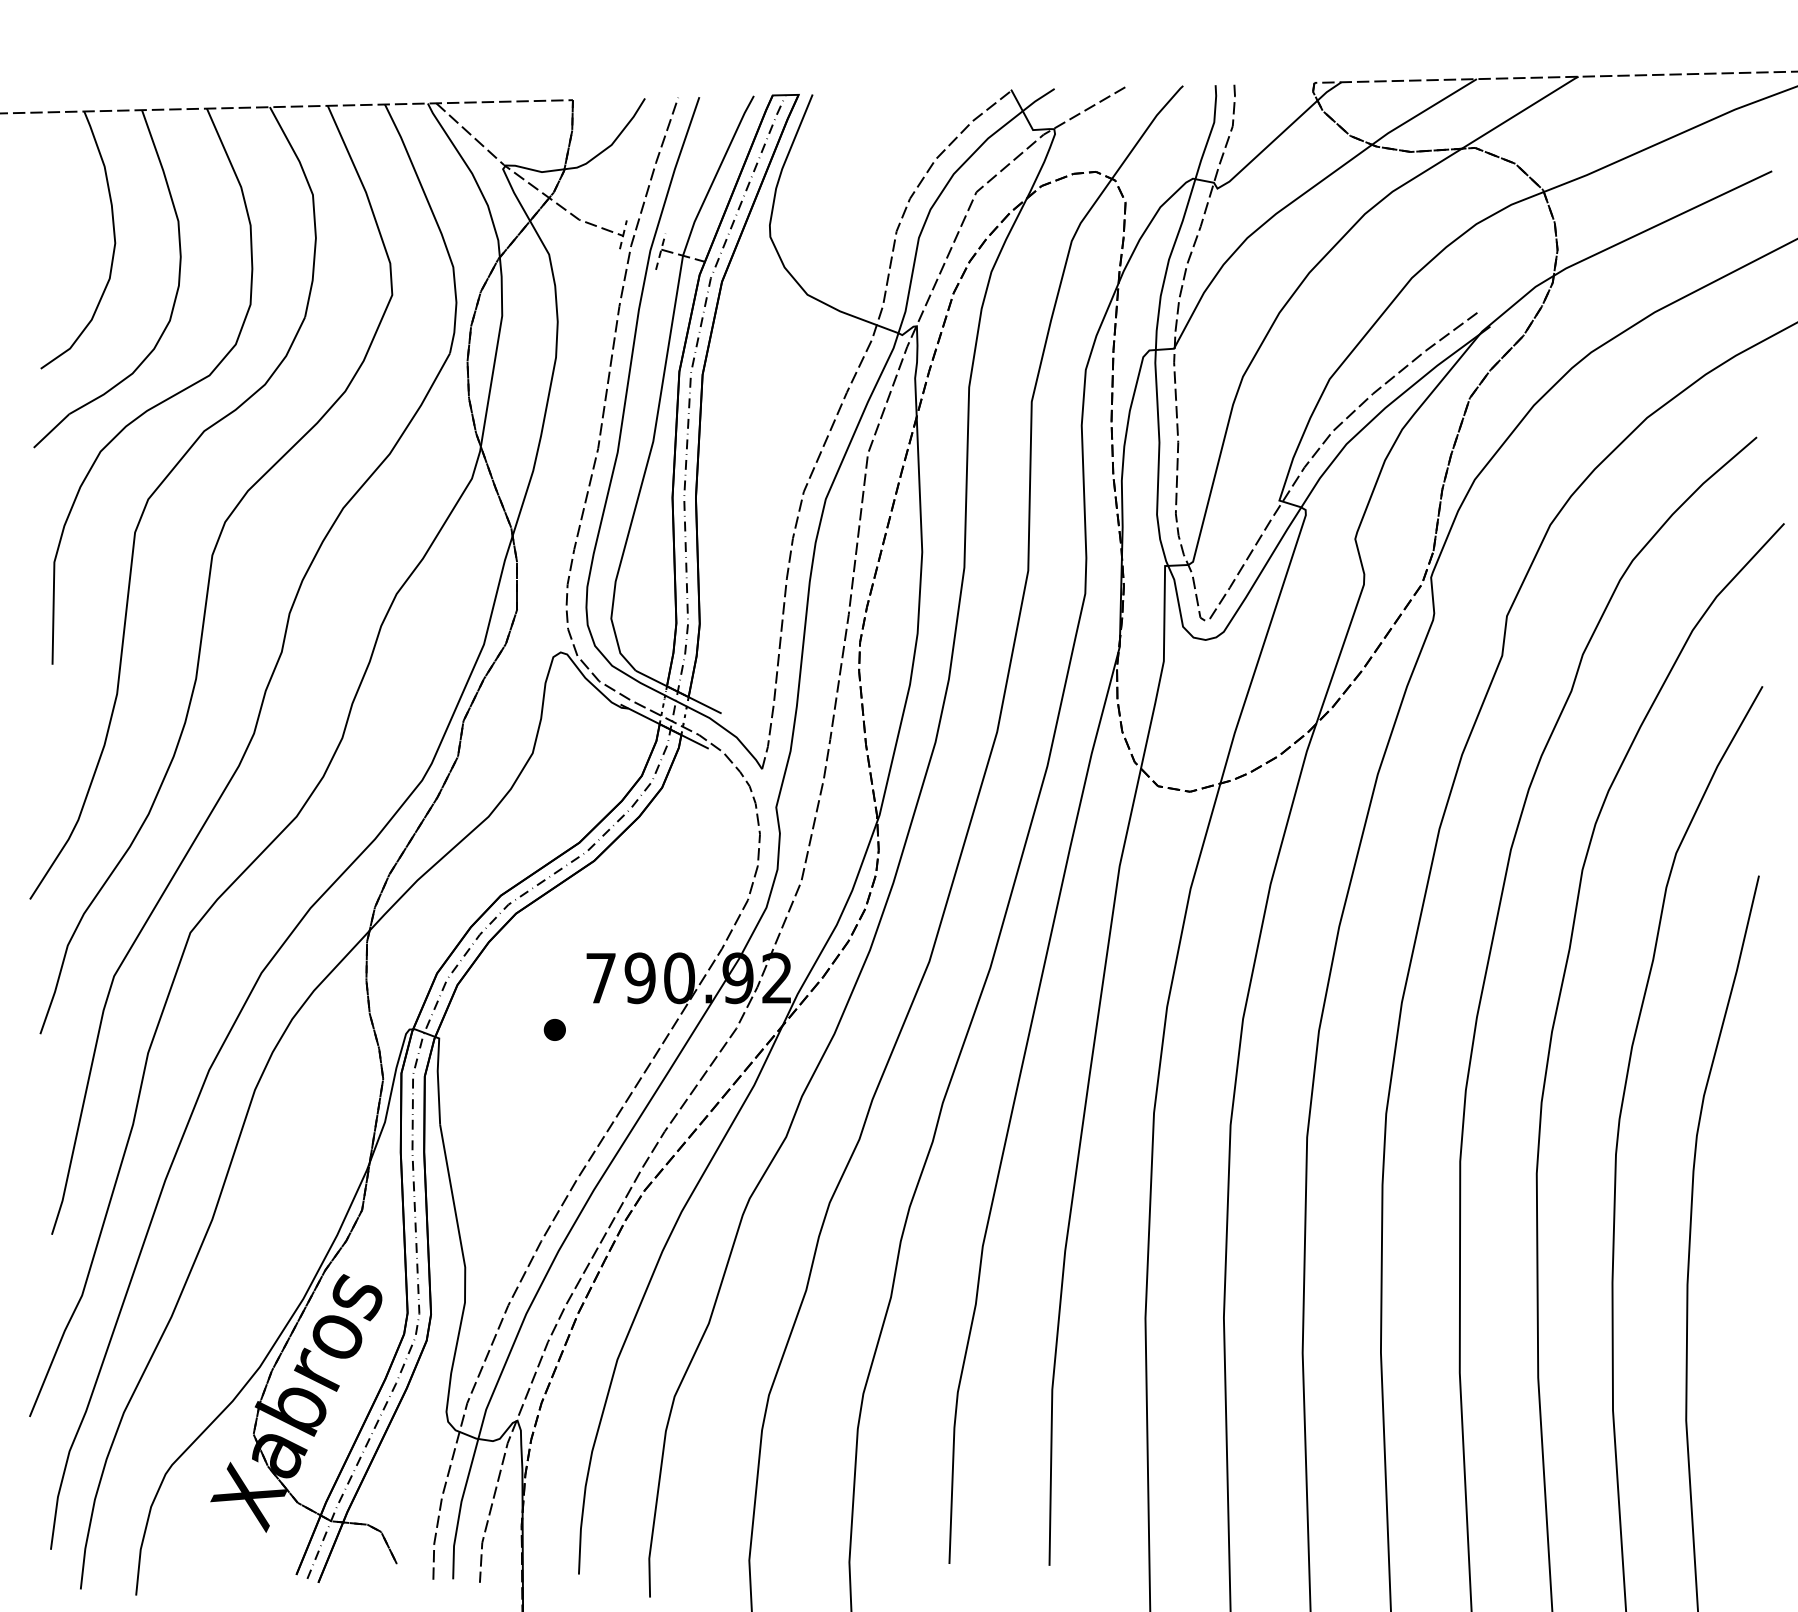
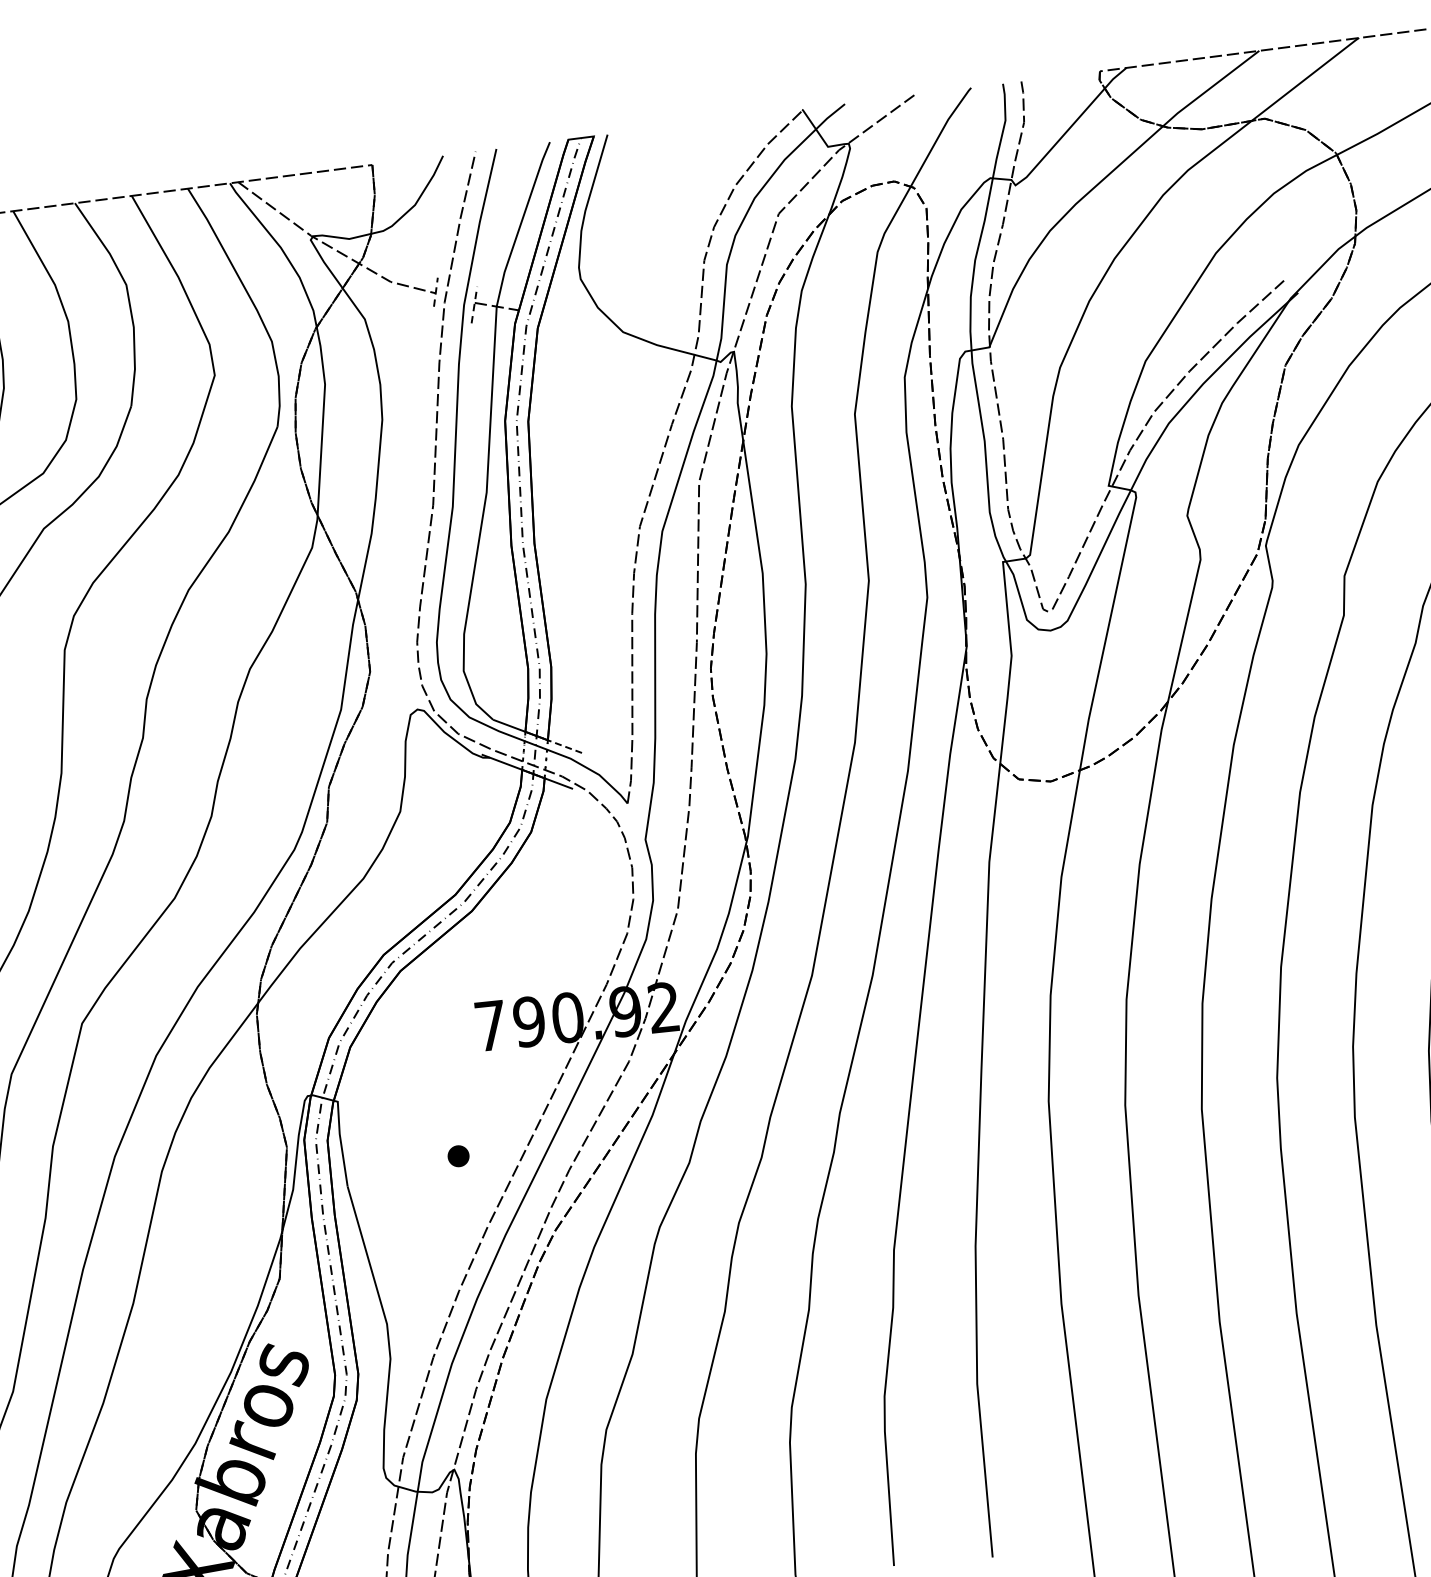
line: (704, 705) -> (564, 746), solid -> dashed
part: (554, 1029) -> (458, 1155), moved

